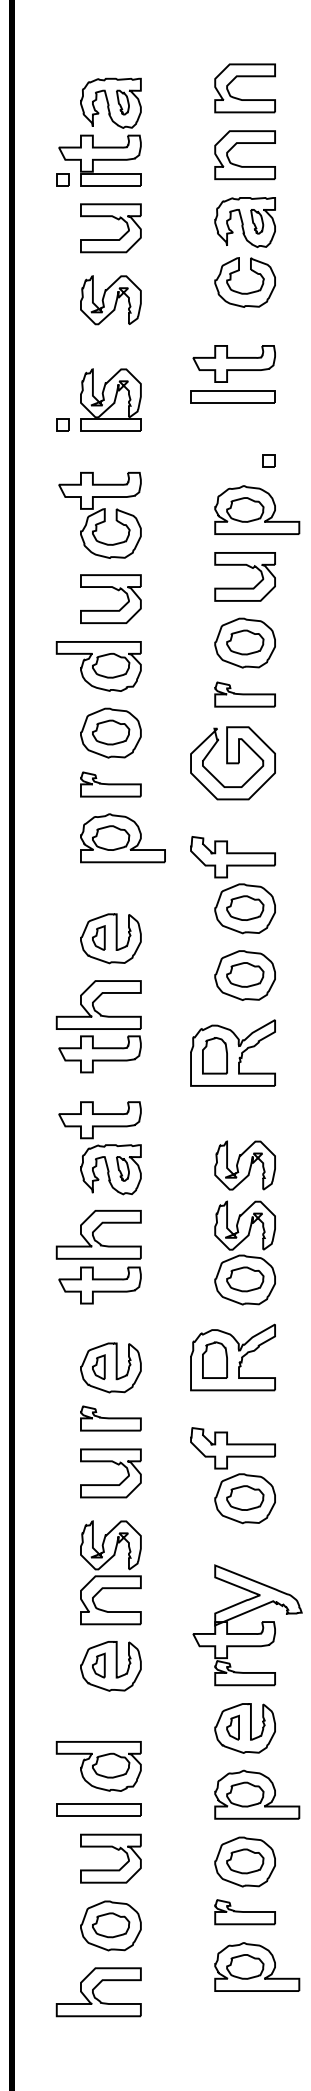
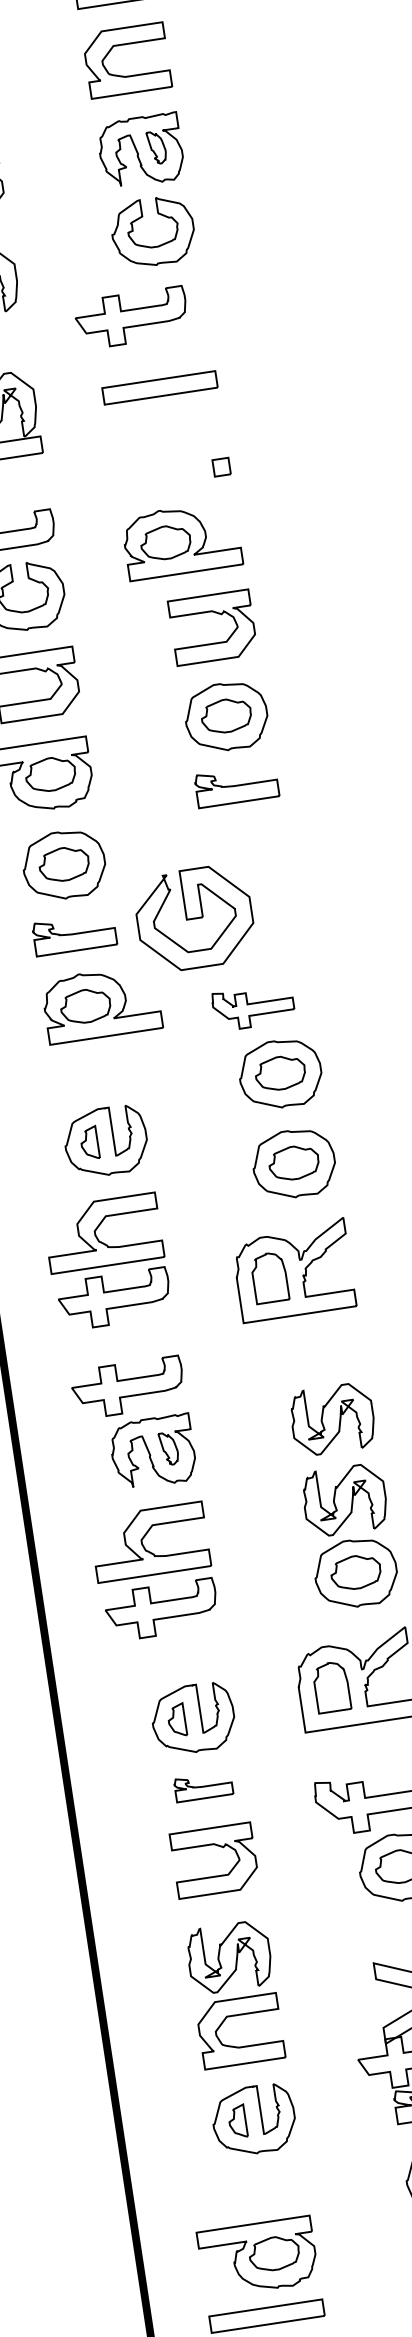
part: (233, 363) -> (130, 317), moved
part: (257, 509) -> (182, 539), moved
part: (232, 763) -> (194, 918), moved
part: (232, 857) -> (252, 1007), size x0.7
part: (110, 1418) -> (203, 1786), size x0.7

